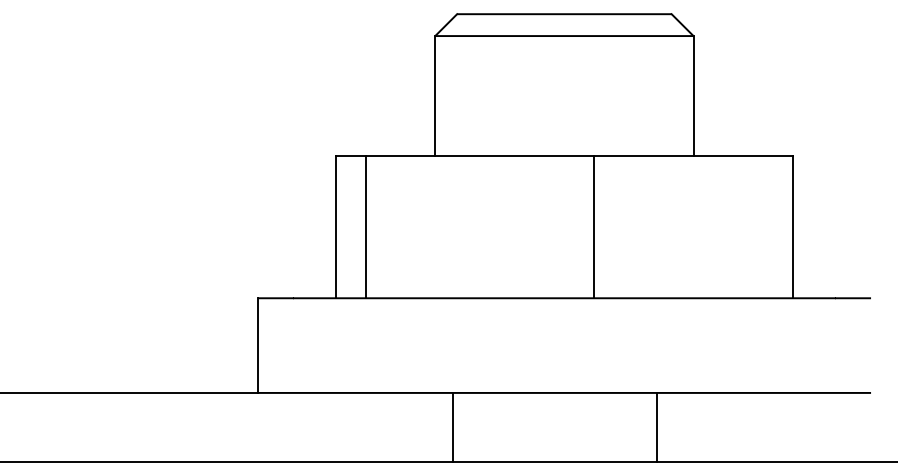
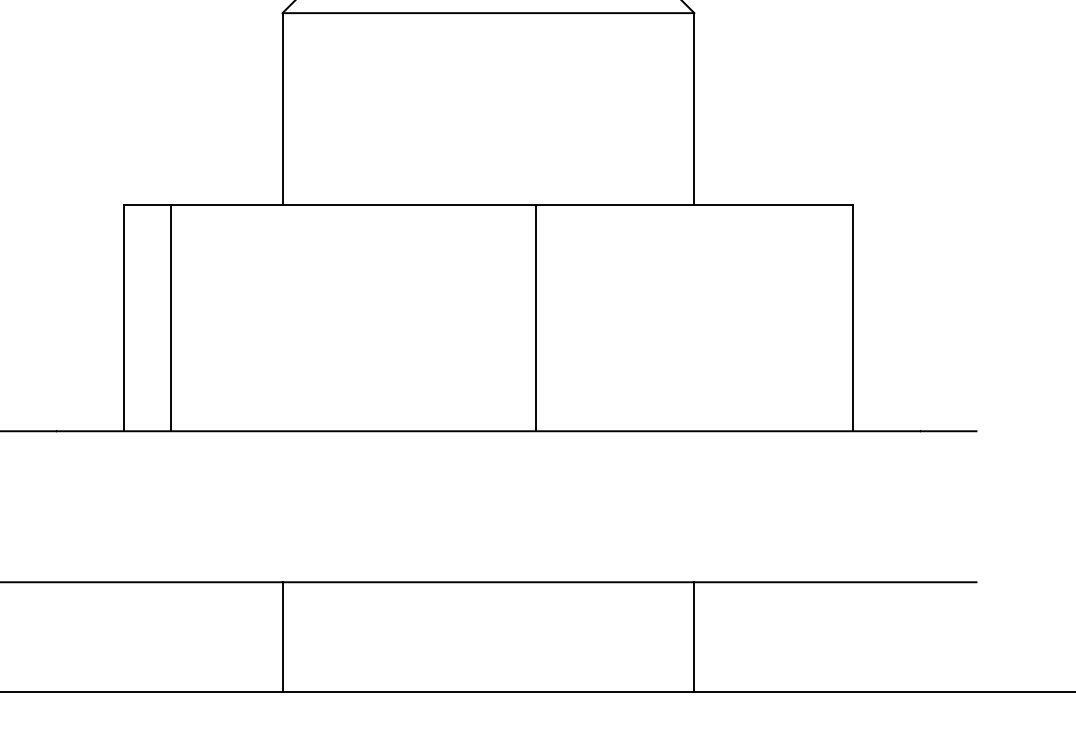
line: (453, 426) -> (282, 635), moved
line: (656, 426) -> (694, 635), moved

